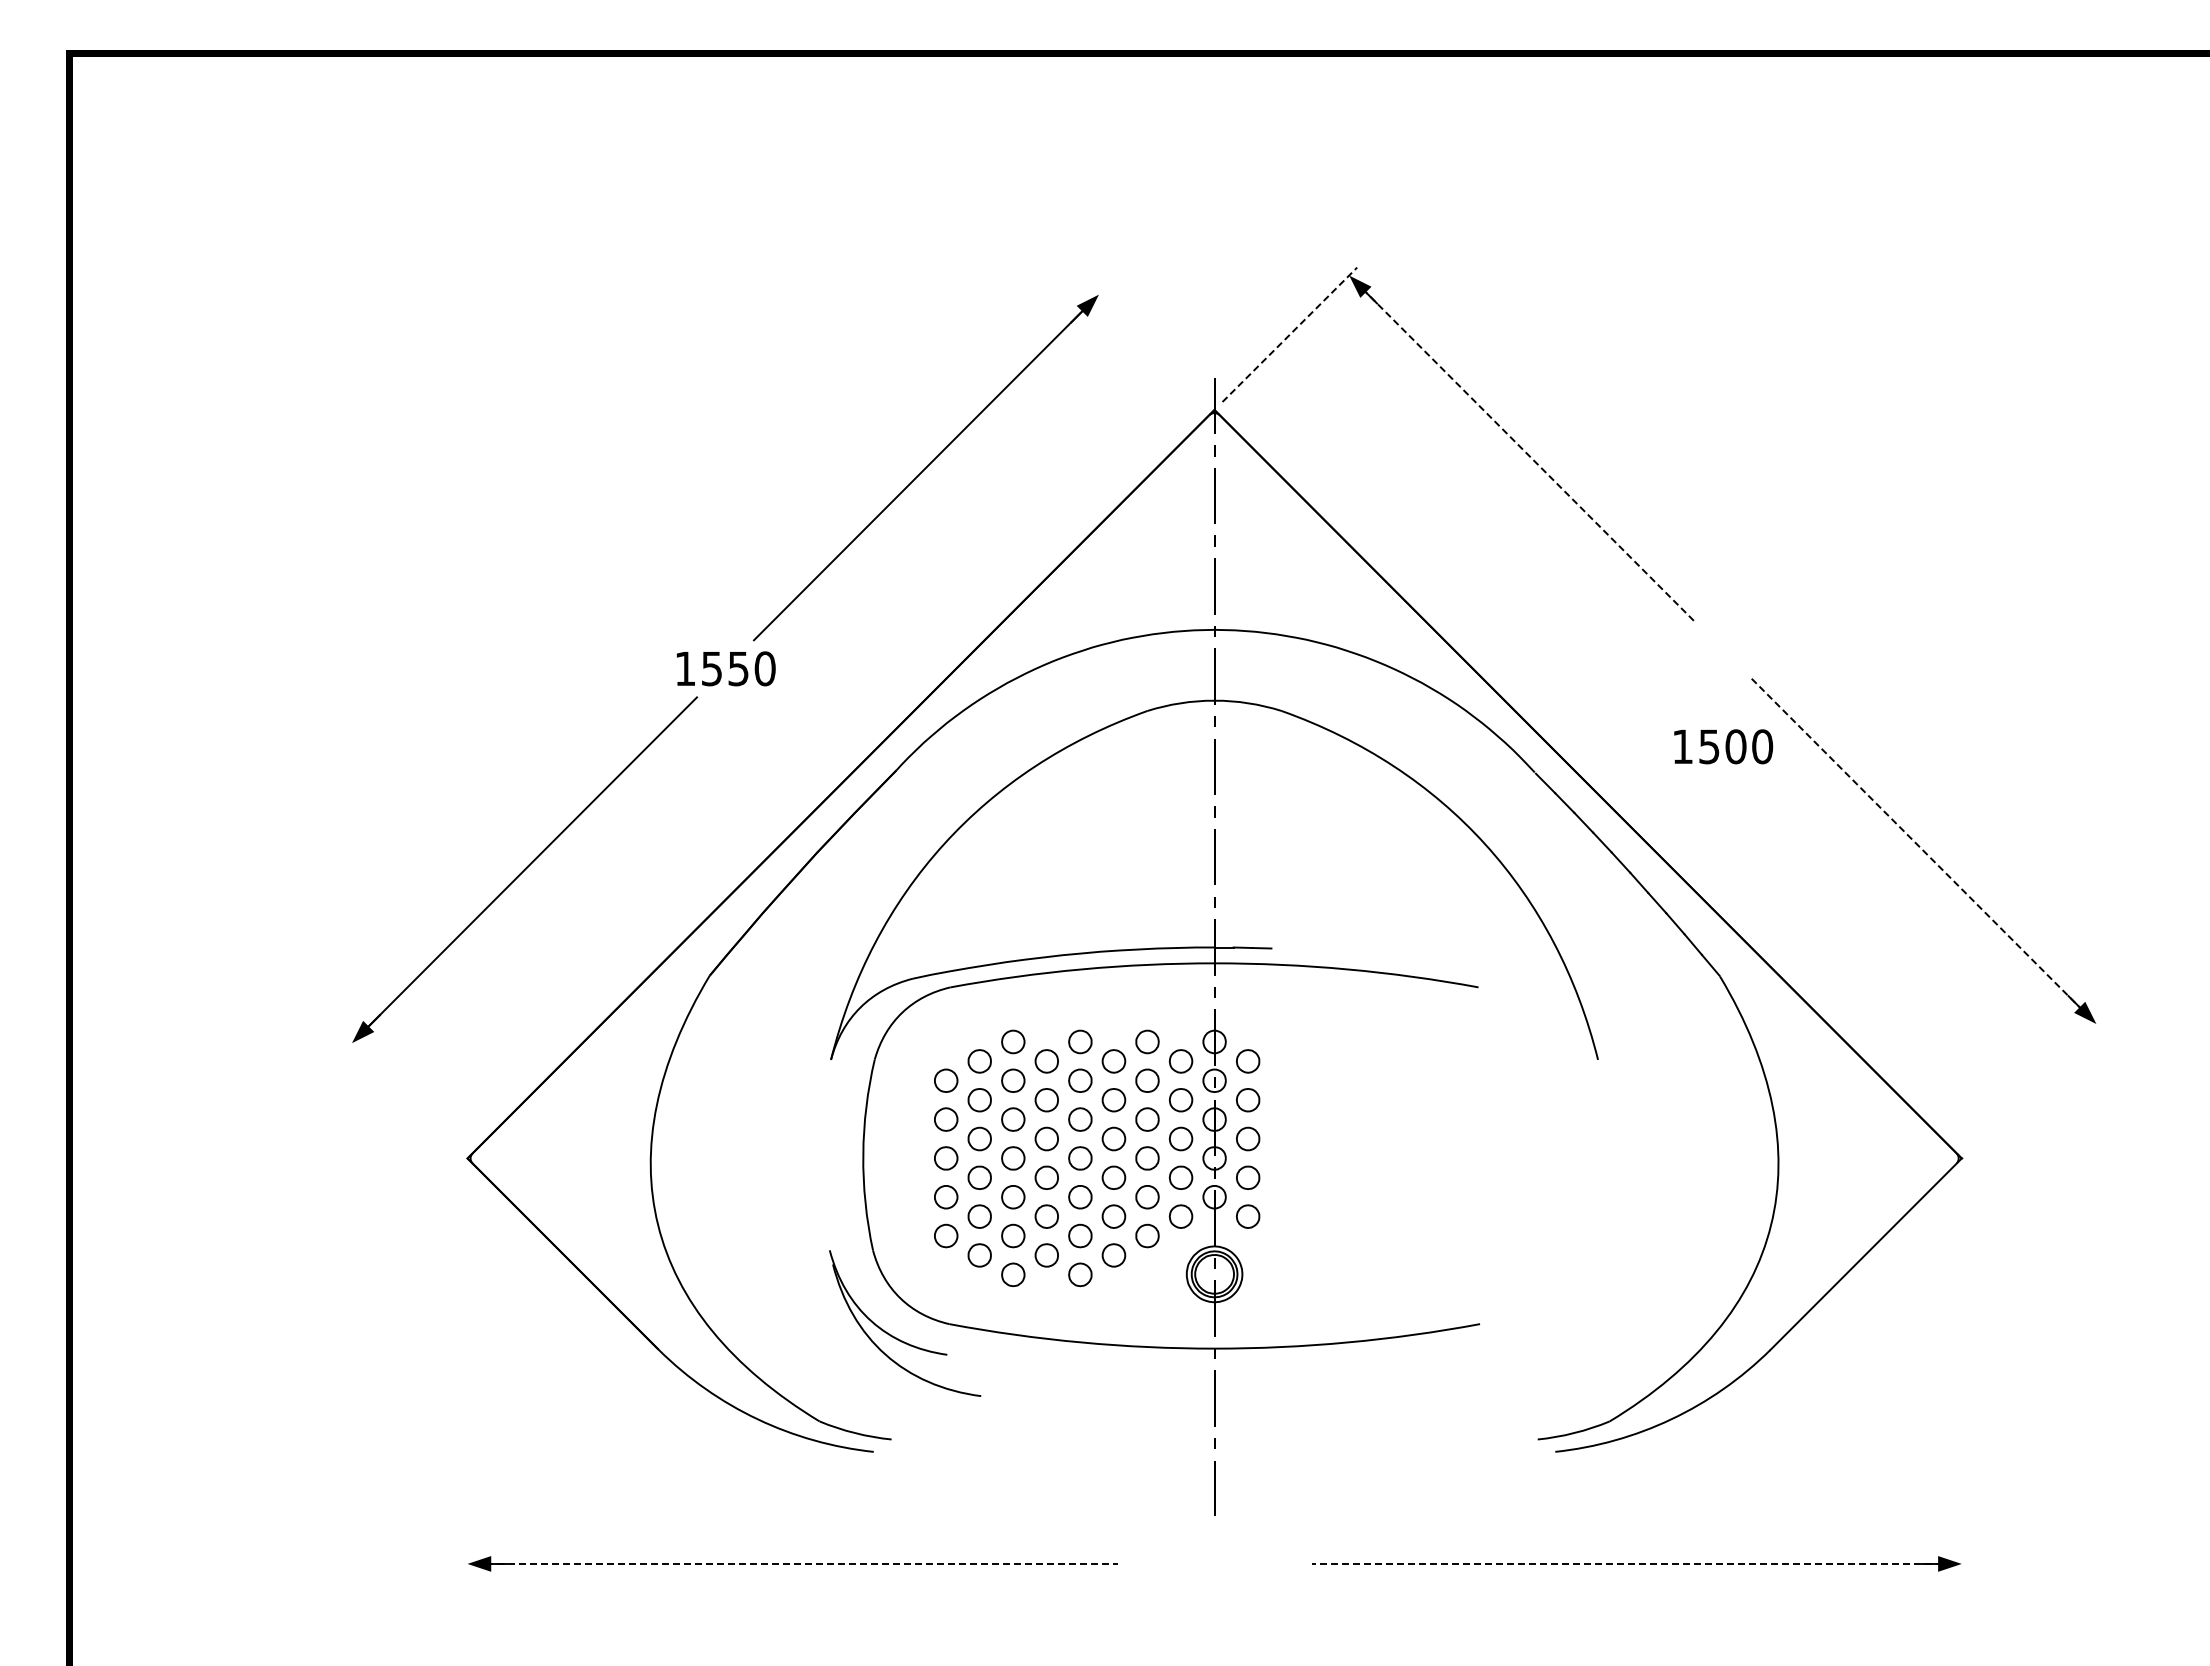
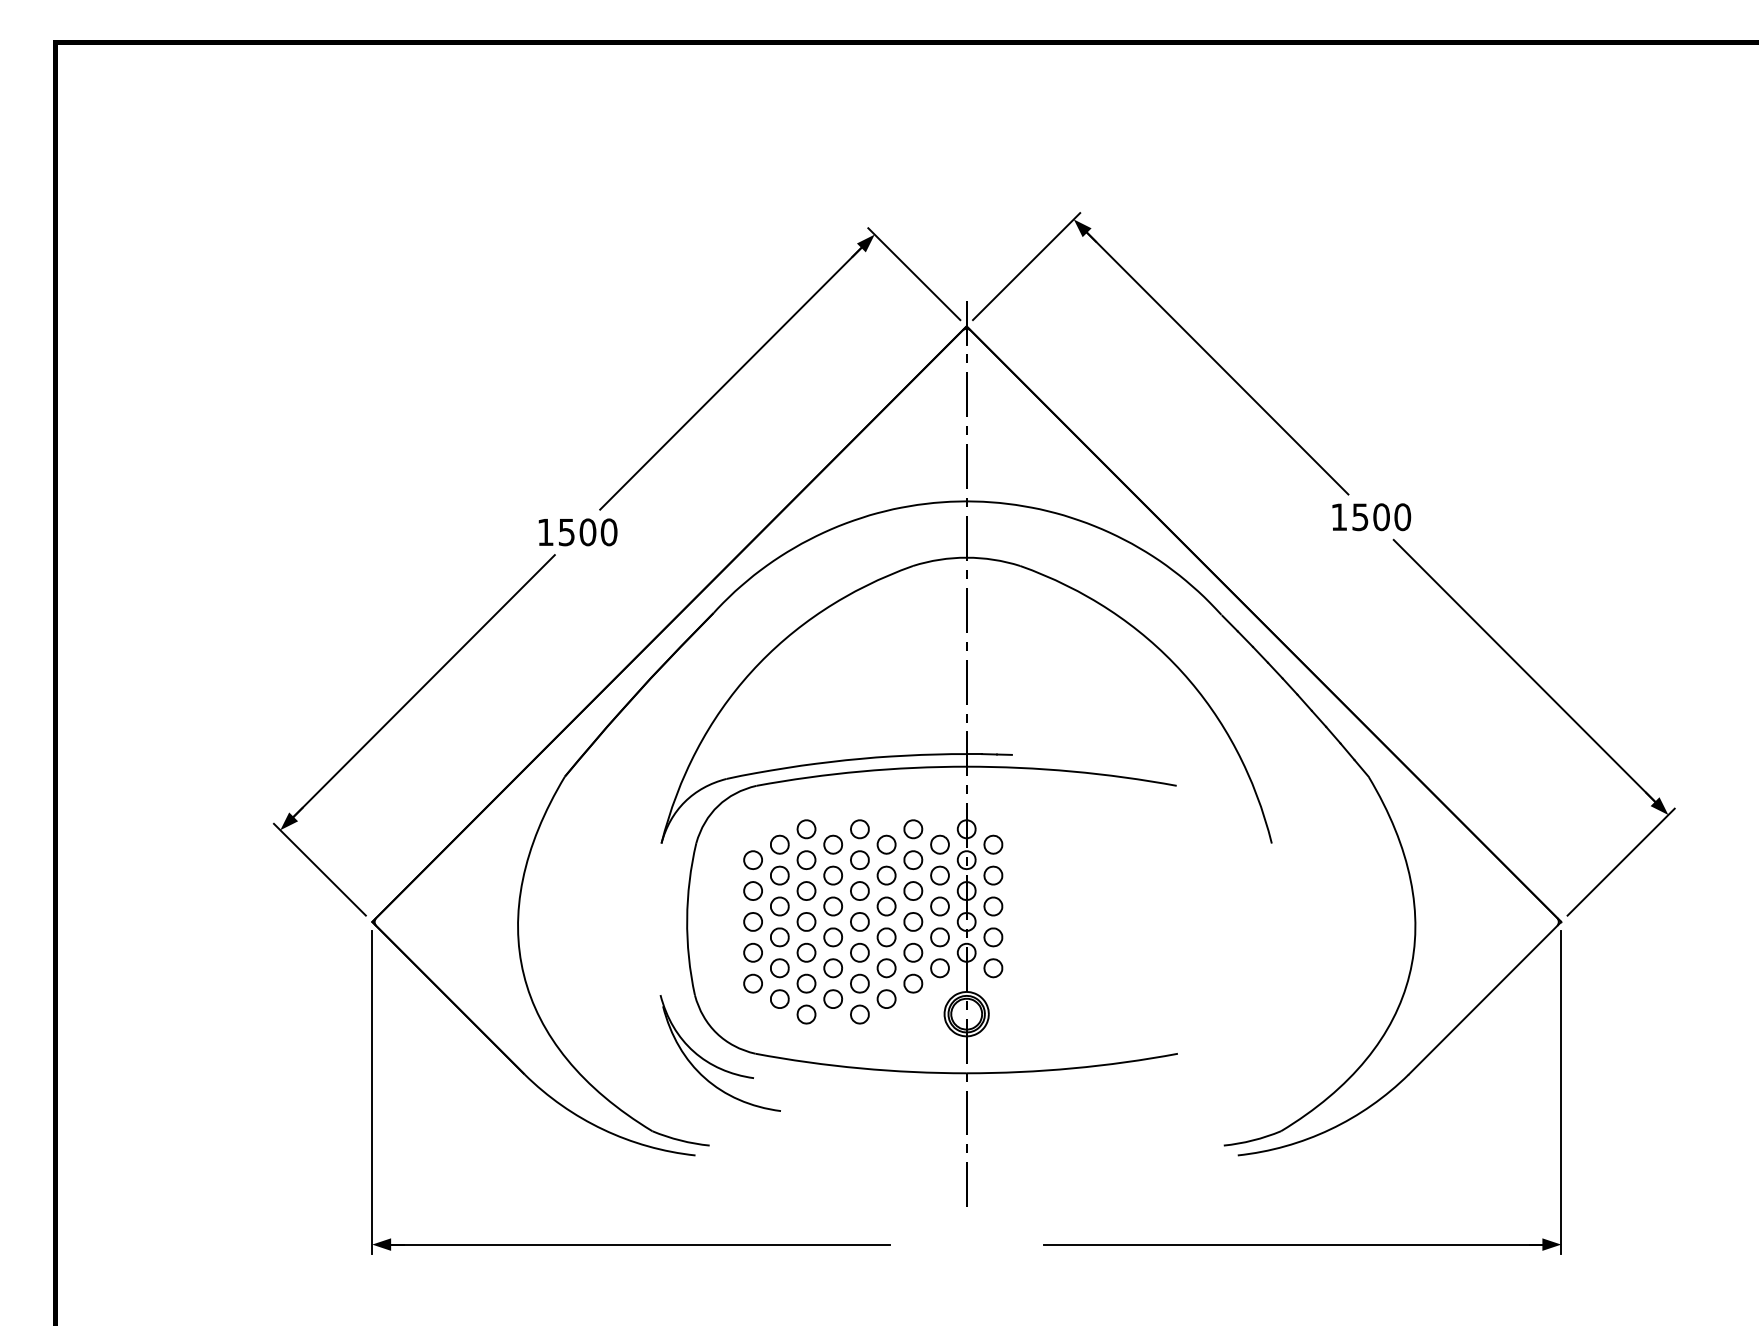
line: (1290, 334) -> (1027, 266), dashed -> solid
line: (1148, 344) -> (914, 274), added
line: (1524, 451) -> (1213, 359), dashed -> solid
text: (738, 668) -> (587, 532), 1550 -> 1500
text: (1723, 746) -> (1371, 516), moved
line: (1920, 848) -> (1528, 675), dashed -> solid
line: (2036, 1083) -> (1620, 862), added
line: (401, 1092) -> (319, 869), added
line: (467, 1372) -> (372, 1092), added
line: (1961, 1372) -> (1561, 1092), added
line: (797, 1563) -> (634, 1244), dashed -> solid
line: (1632, 1563) -> (1299, 1244), dashed -> solid

